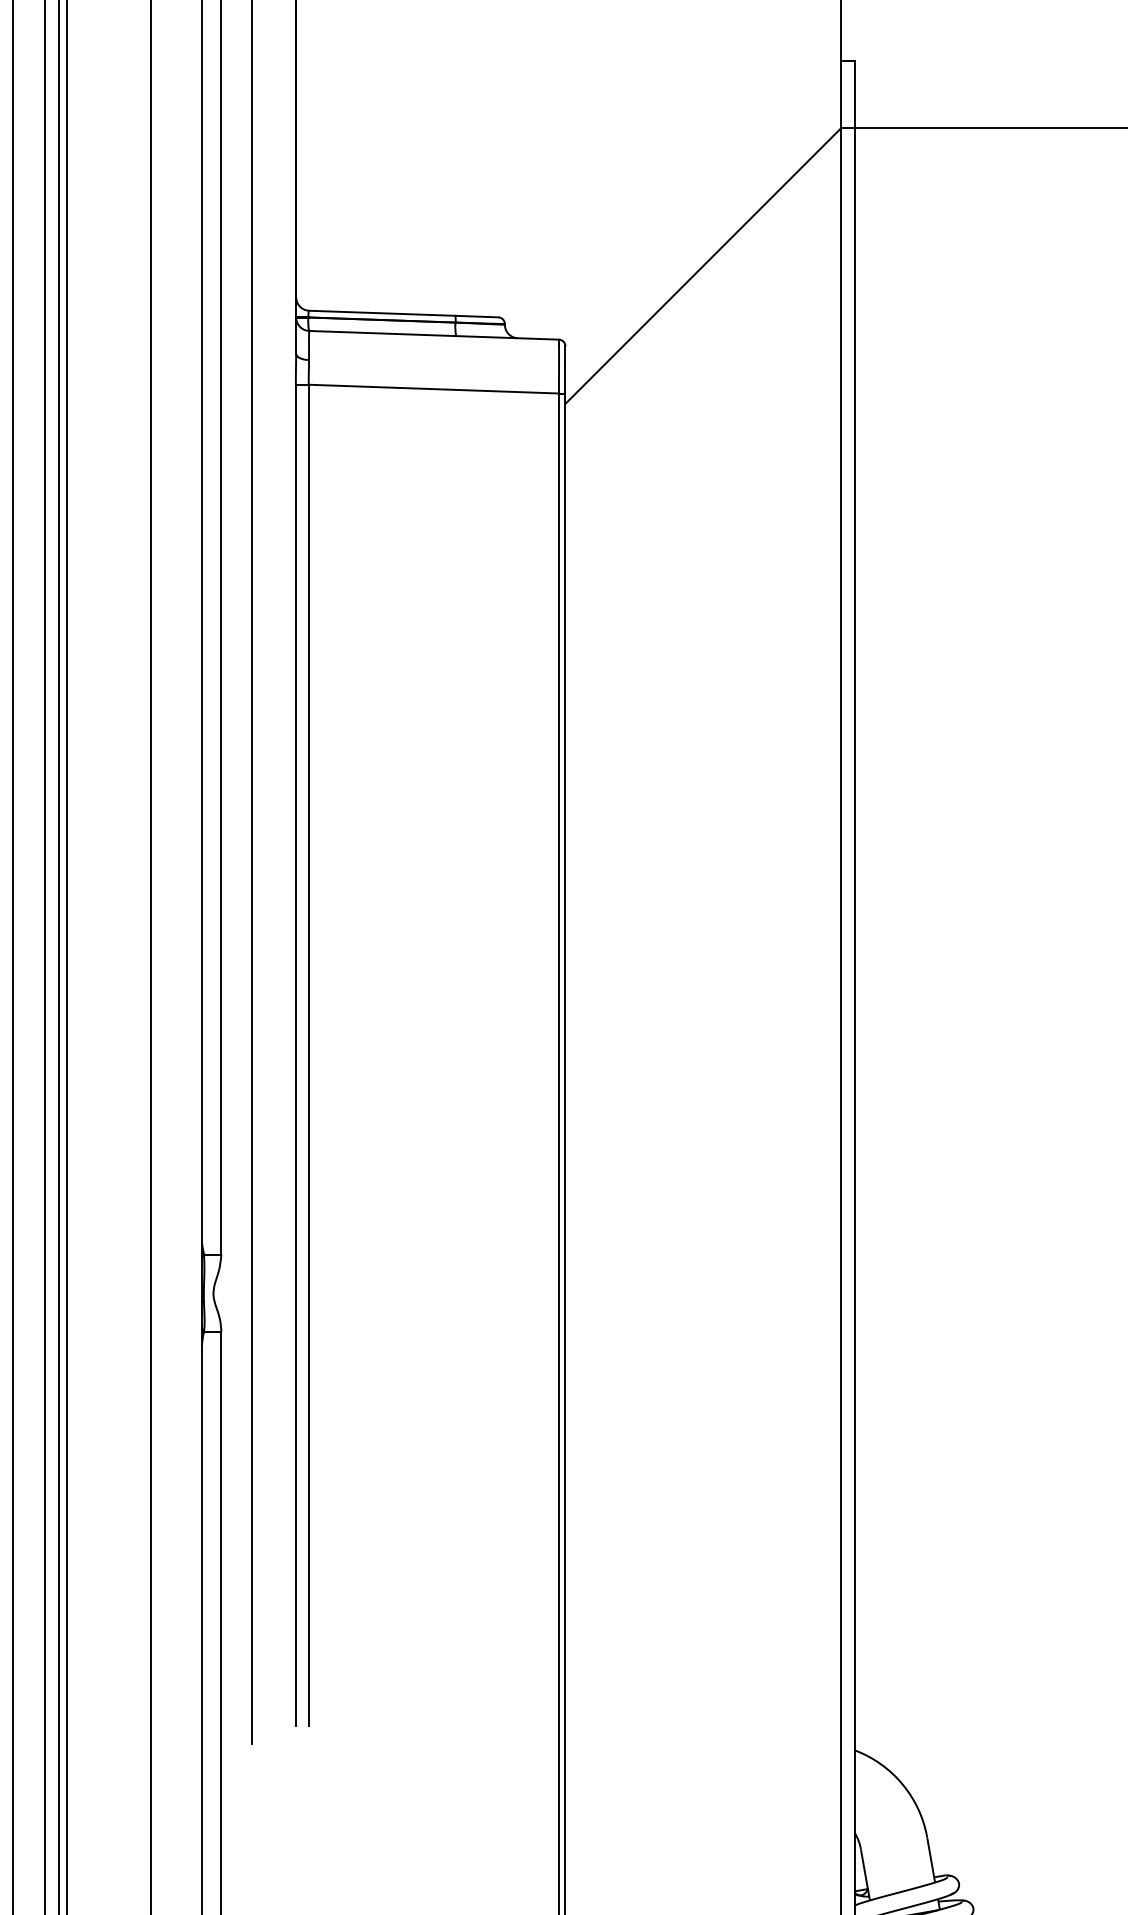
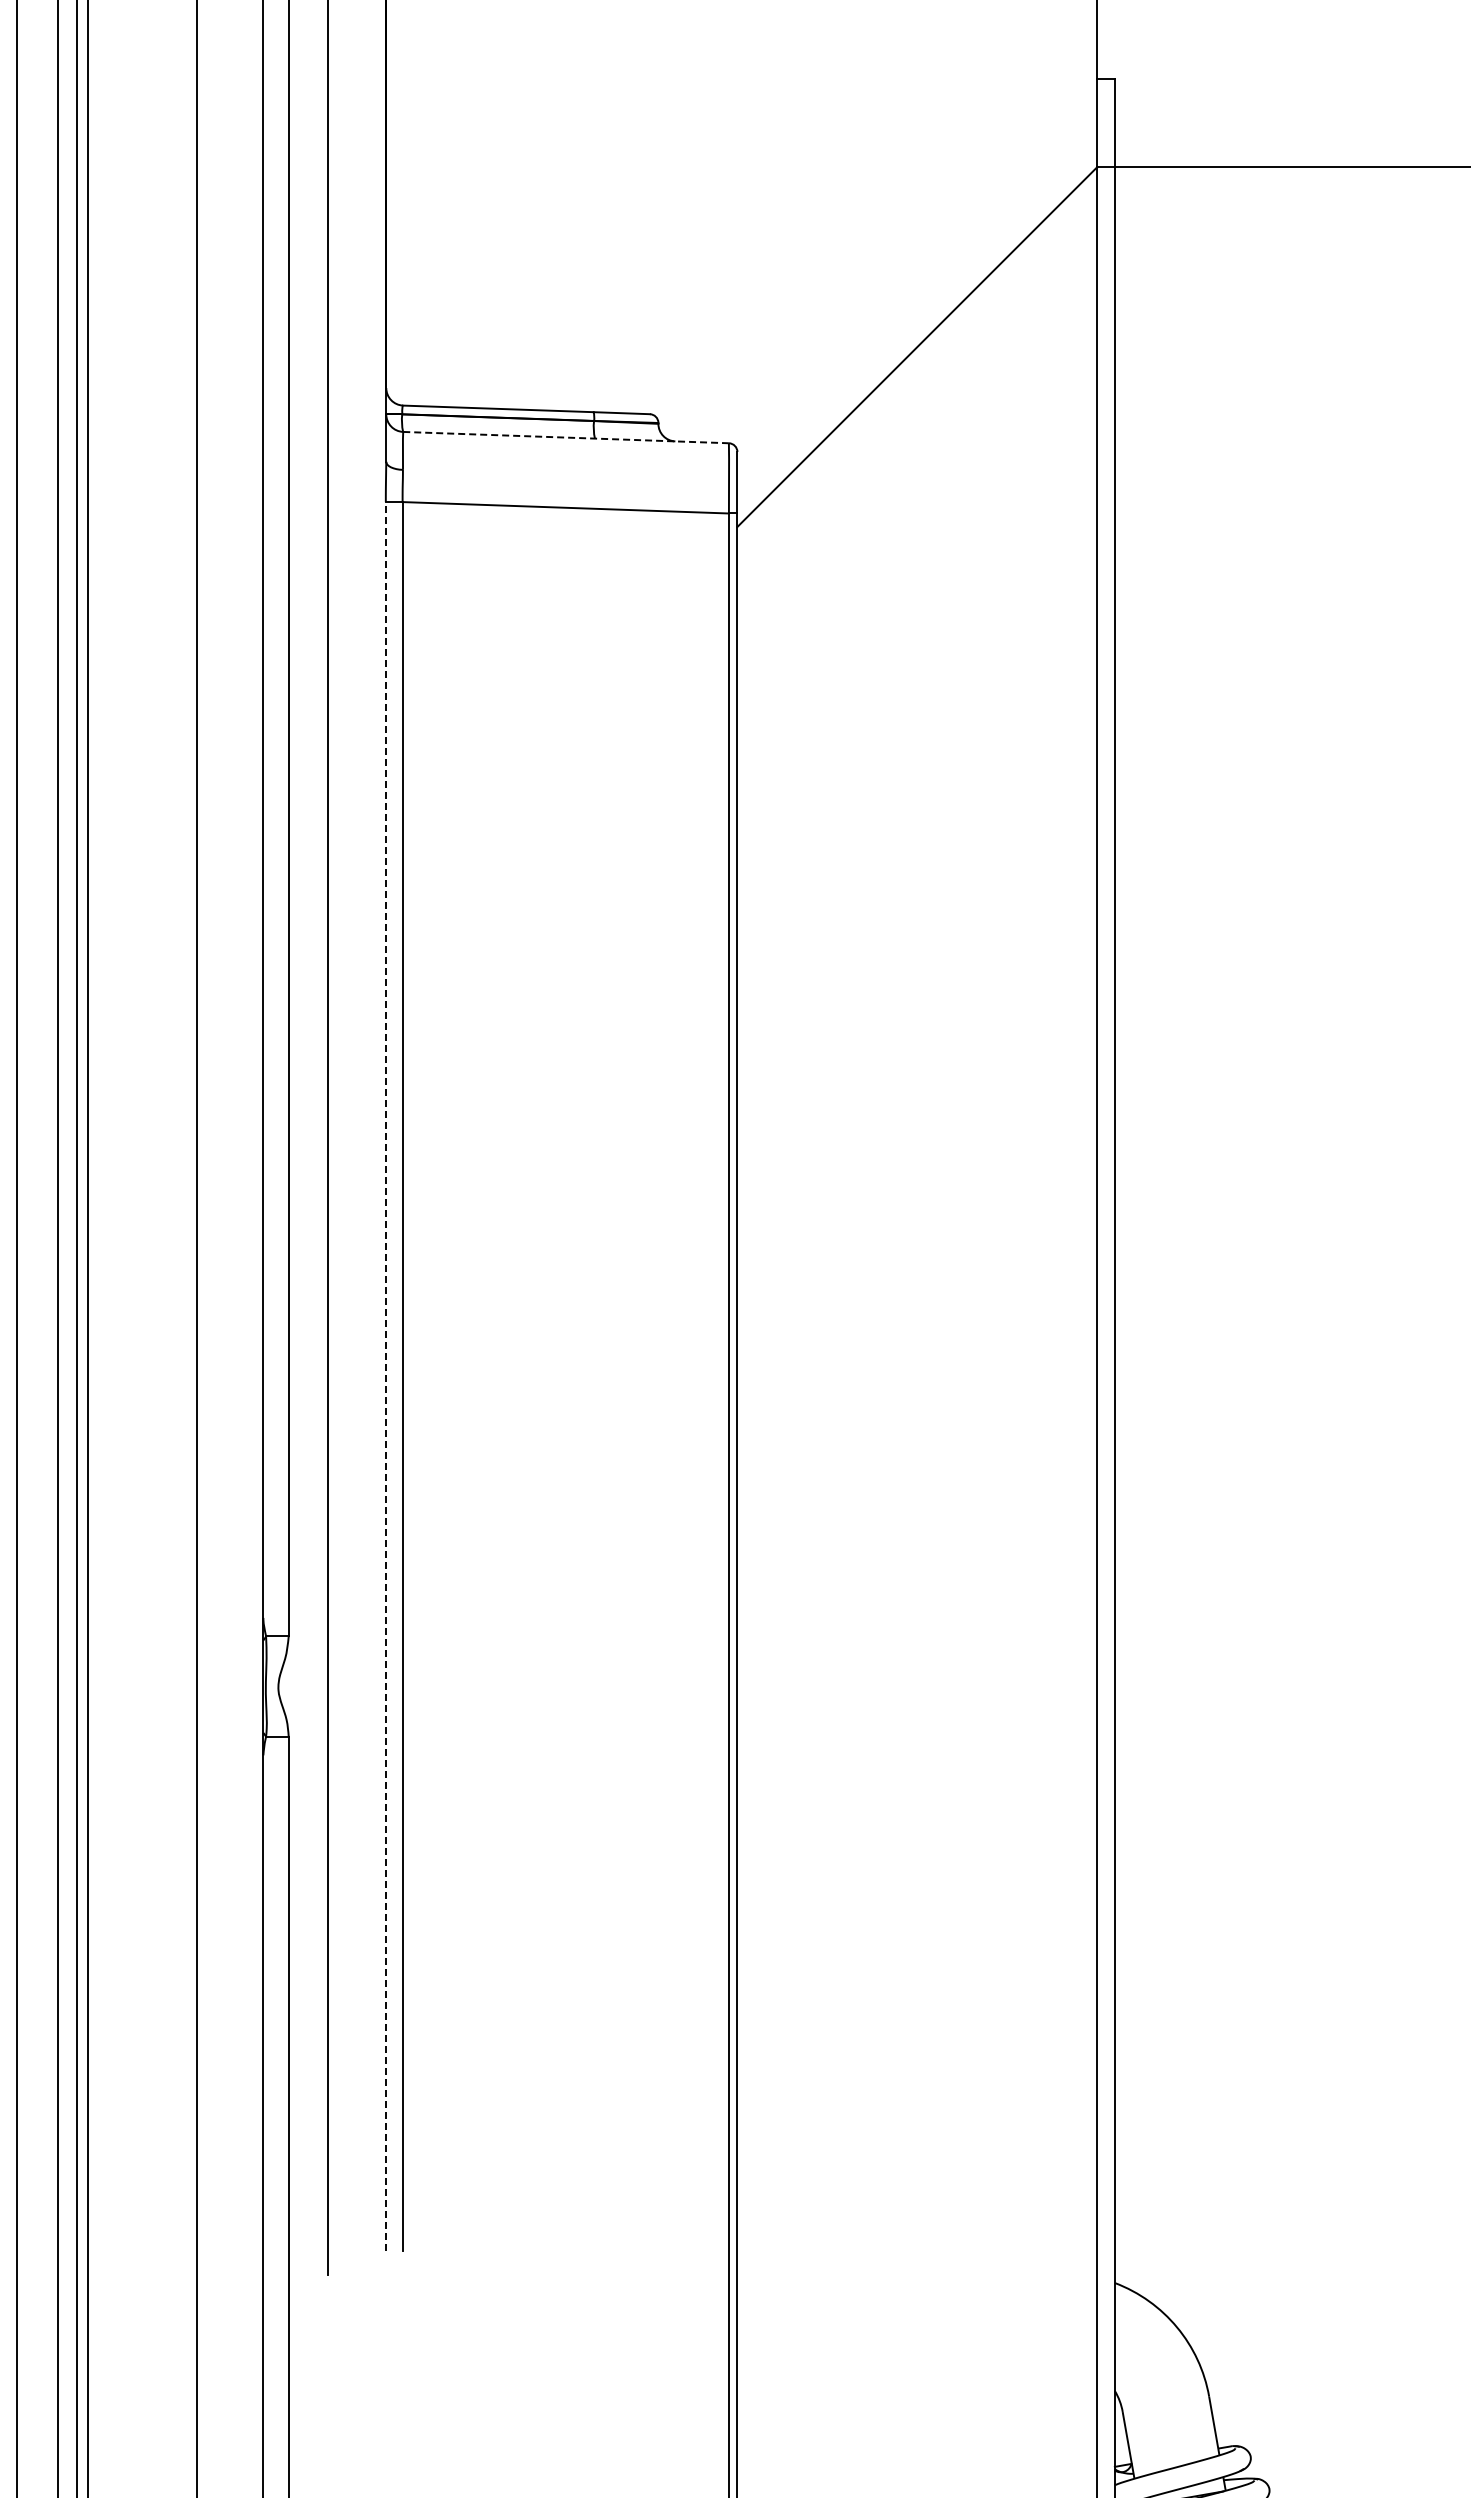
line: (434, 335) -> (566, 437), solid -> dashed
line: (295, 1054) -> (385, 1375), solid -> dashed

